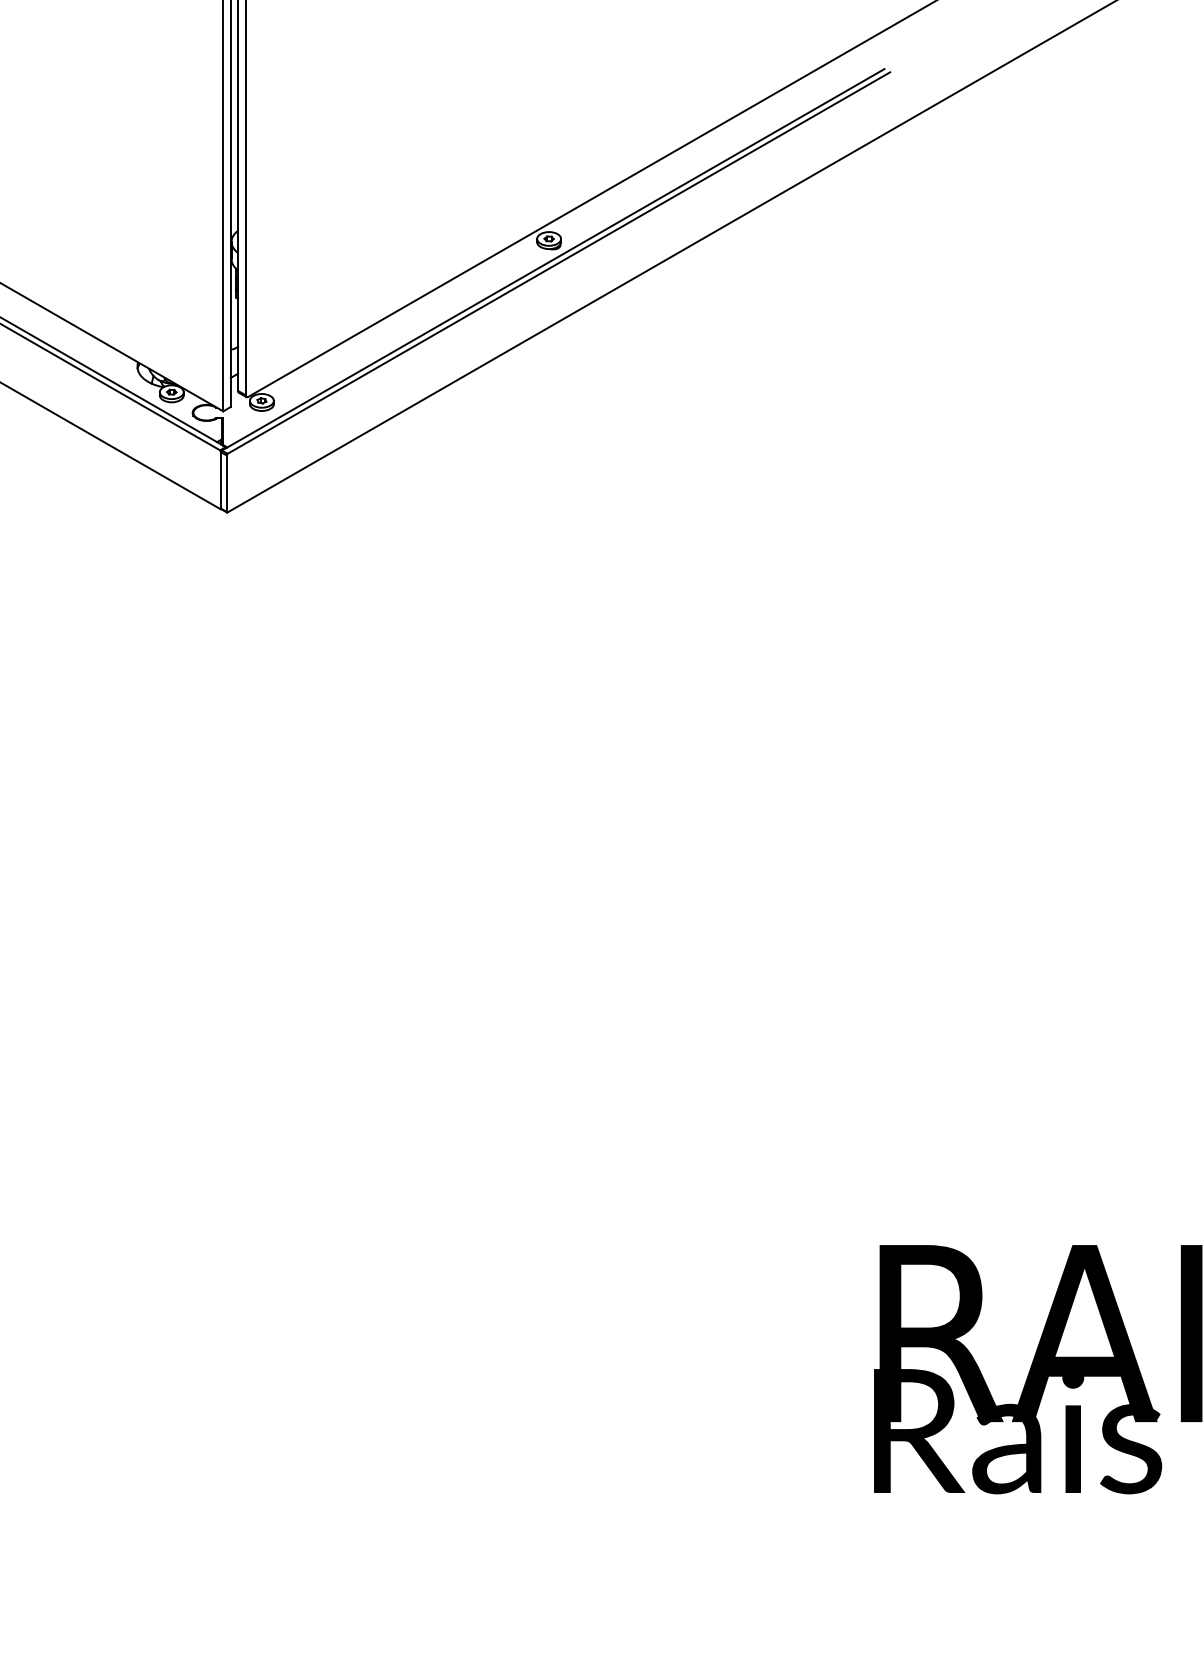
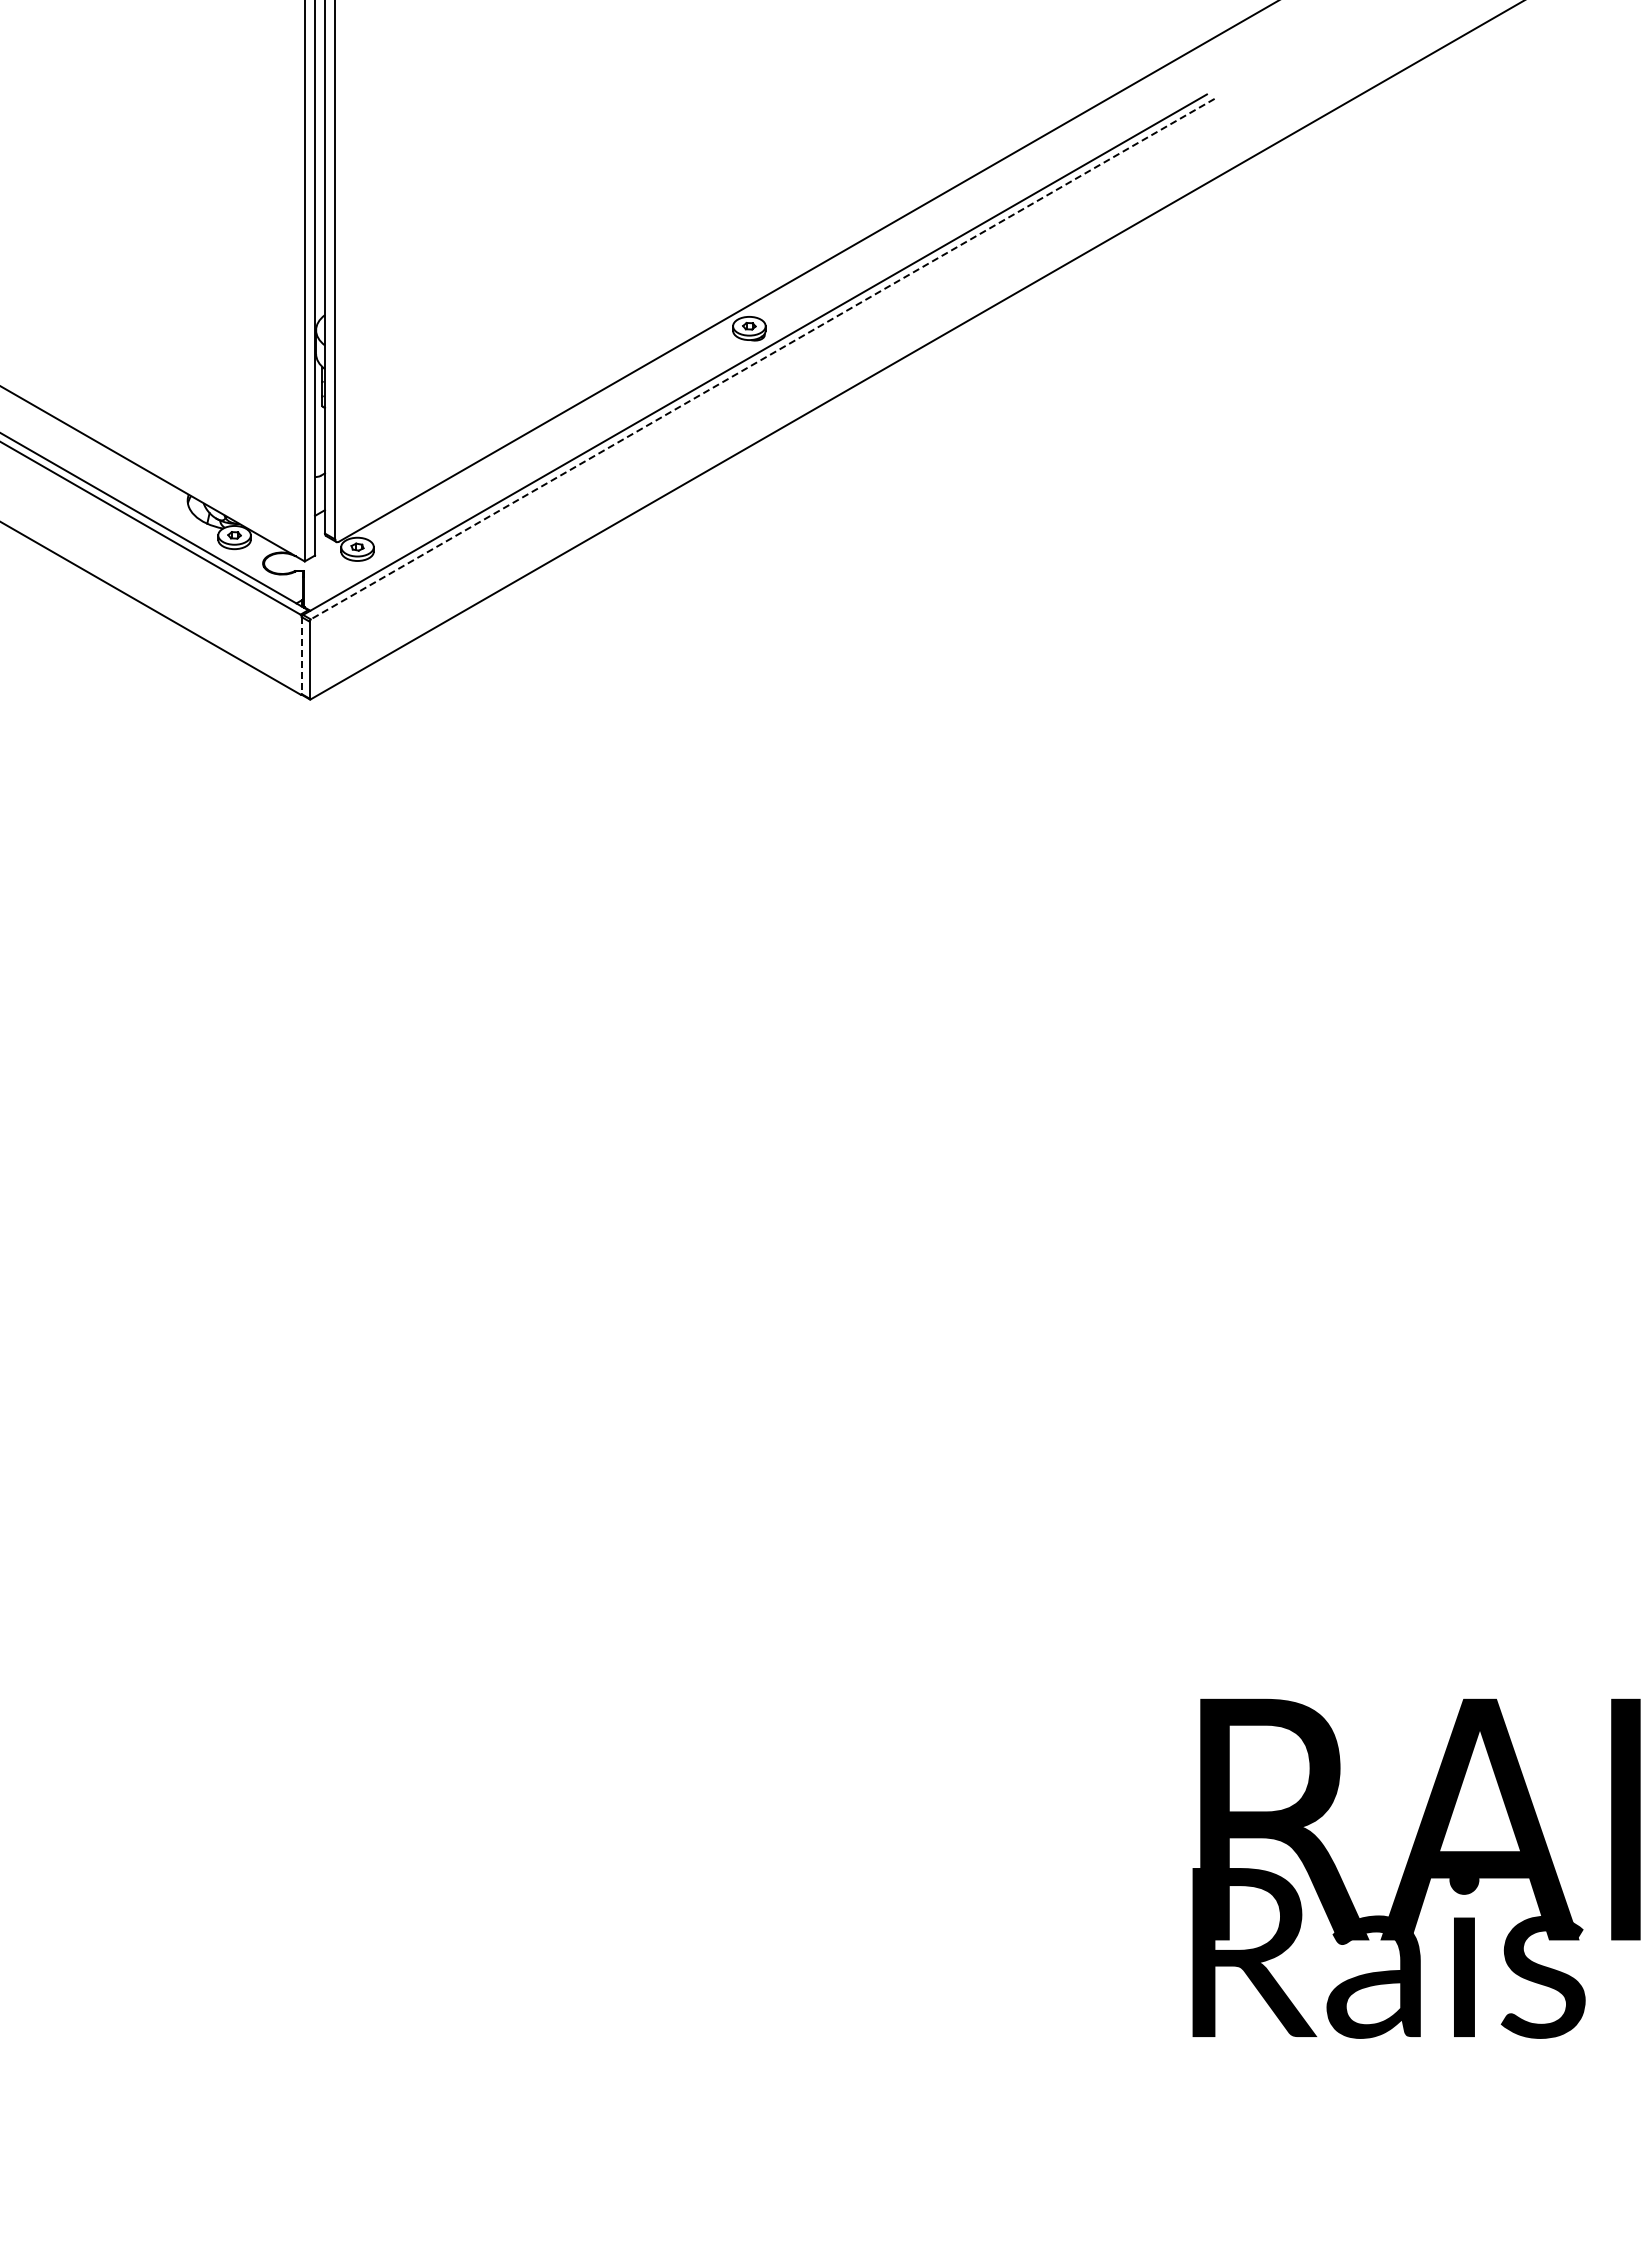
line: (558, 263) -> (762, 359), solid -> dashed
line: (220, 480) -> (301, 655), solid -> dashed

